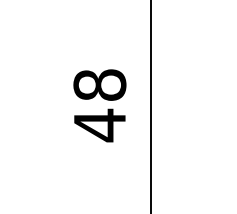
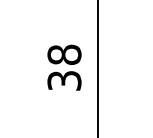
text: (99, 124) -> (64, 80), 48 -> 38

